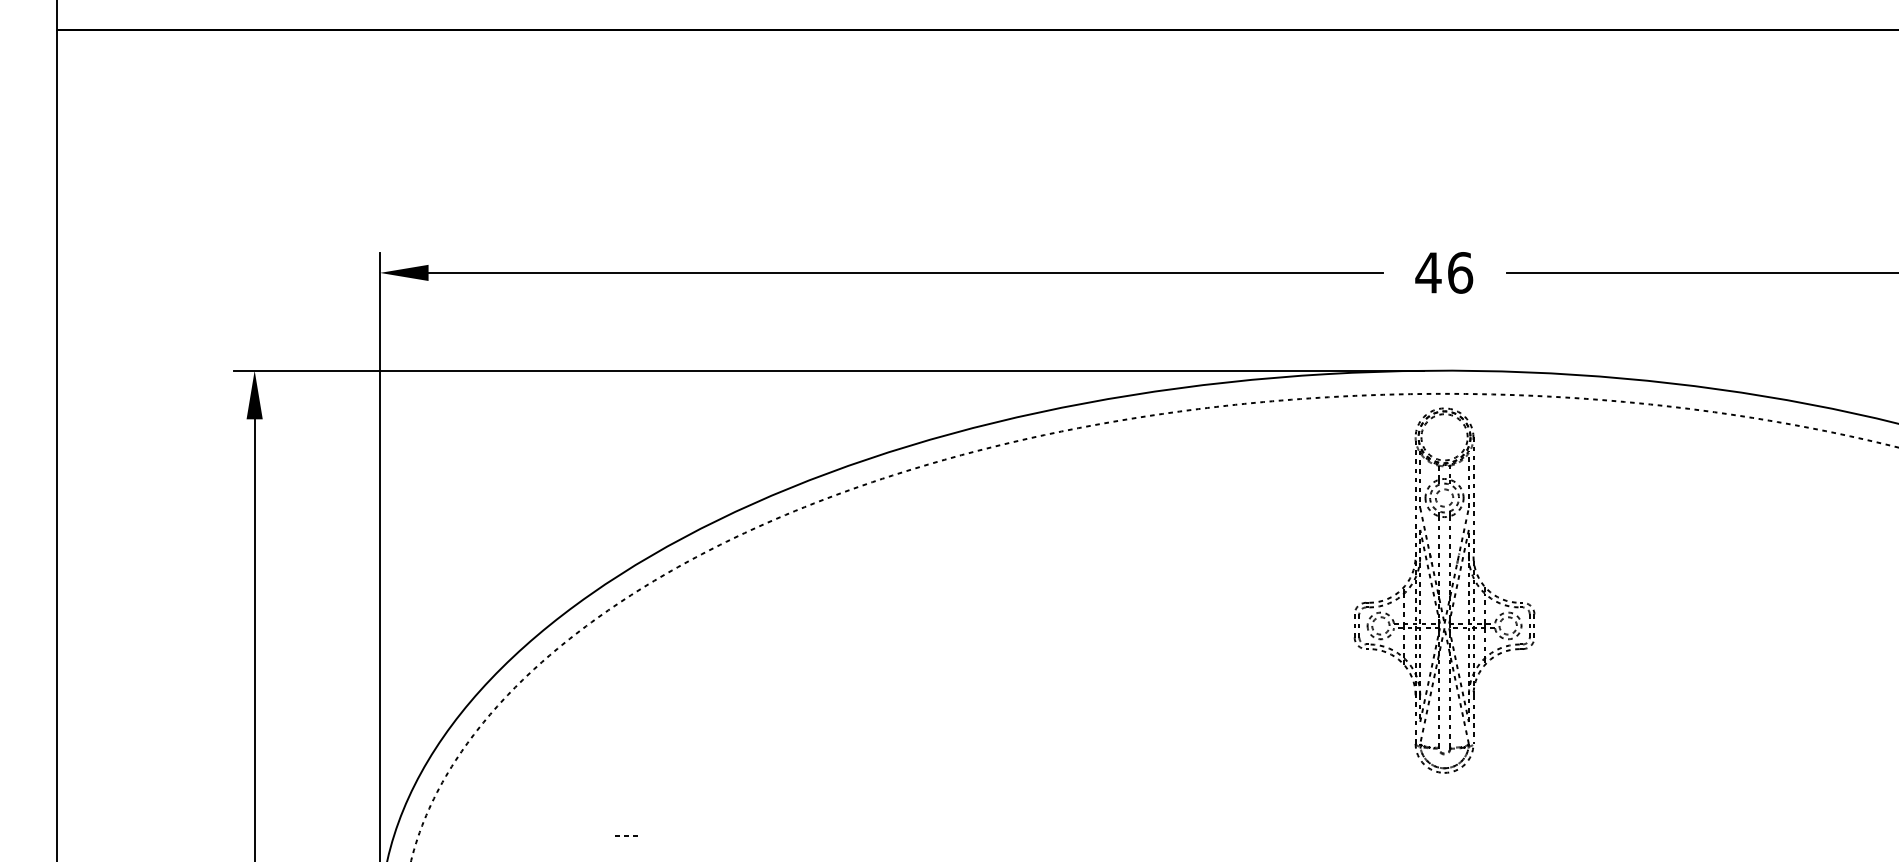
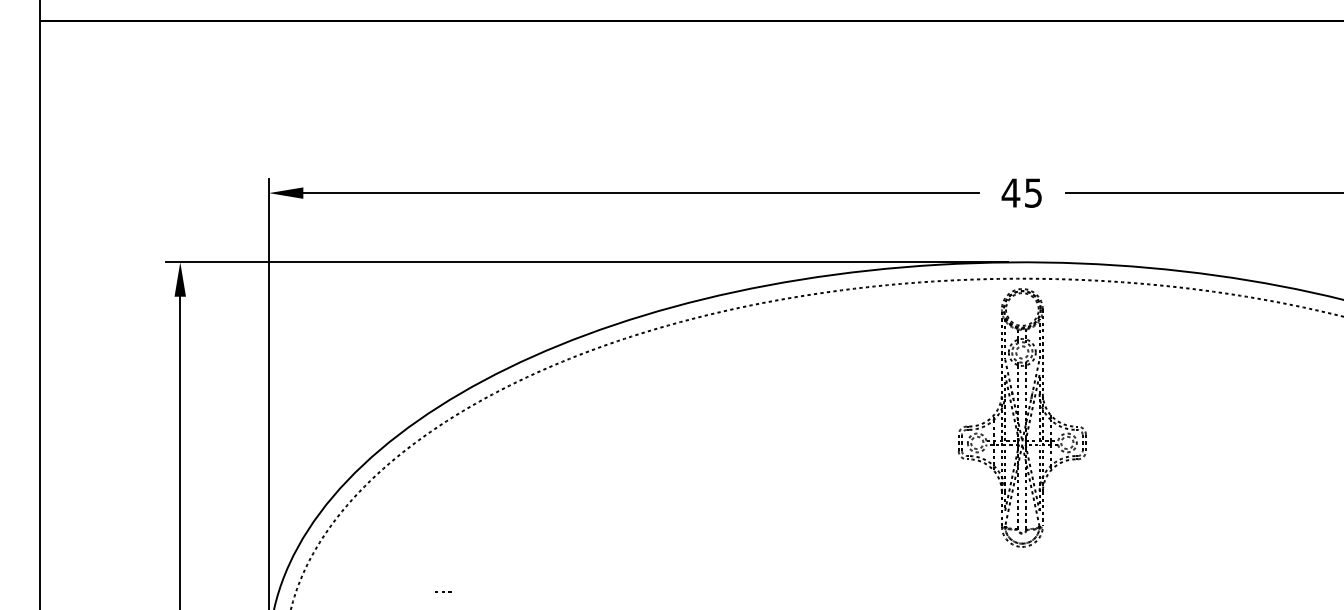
text: (1460, 272) -> (1033, 192), 46 -> 45

